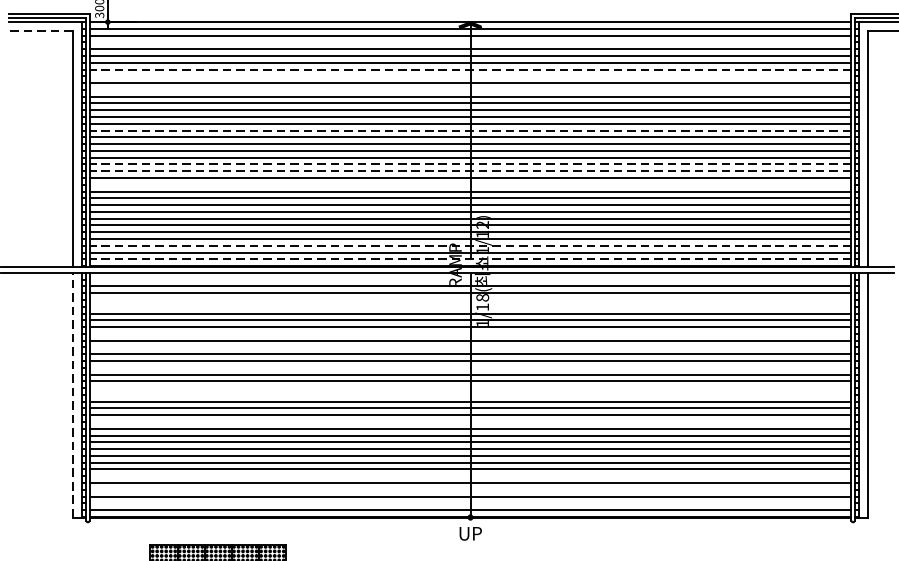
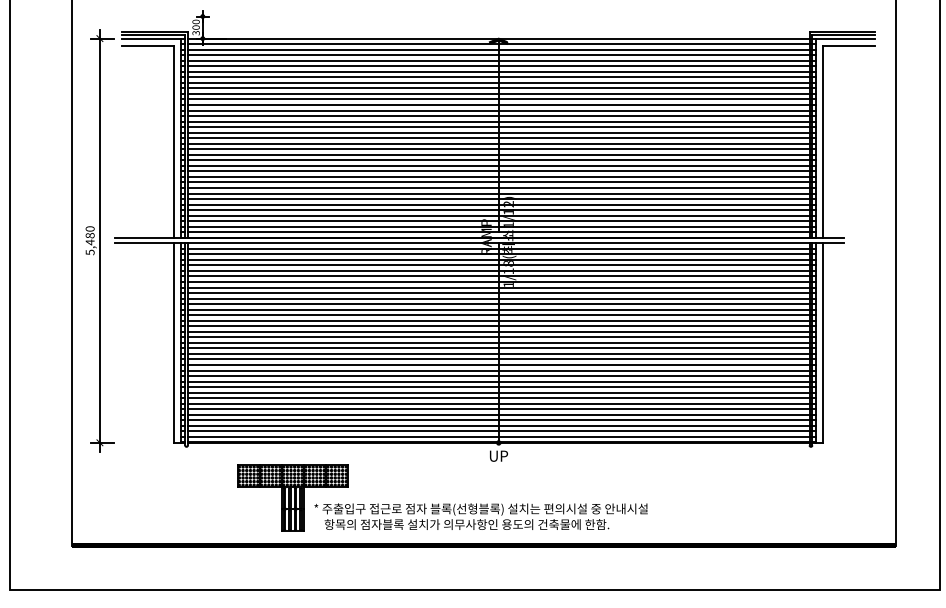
line: (41, 31) -> (148, 46), dashed -> solid
line: (470, 42) -> (498, 55), added
line: (470, 69) -> (498, 77), dashed -> solid
line: (470, 75) -> (498, 82), added
line: (470, 89) -> (498, 93), added
line: (470, 131) -> (498, 127), dashed -> solid
line: (470, 164) -> (498, 154), dashed -> solid
line: (470, 171) -> (498, 160), dashed -> solid
line: (470, 184) -> (498, 171), added
line: (470, 246) -> (498, 221), dashed -> solid
line: (470, 259) -> (498, 232), dashed -> solid
line: (470, 279) -> (498, 248), added
line: (470, 300) -> (498, 265), added
line: (470, 306) -> (498, 270), added
line: (470, 334) -> (498, 293), added
line: (470, 347) -> (498, 304), added
line: (470, 367) -> (498, 320), added
line: (470, 388) -> (498, 337), added
line: (470, 394) -> (498, 342), added
line: (73, 395) -> (174, 343), dashed -> solid
line: (470, 421) -> (498, 364), added
line: (470, 476) -> (498, 409), added
line: (470, 490) -> (498, 420), added
line: (470, 503) -> (498, 431), added

